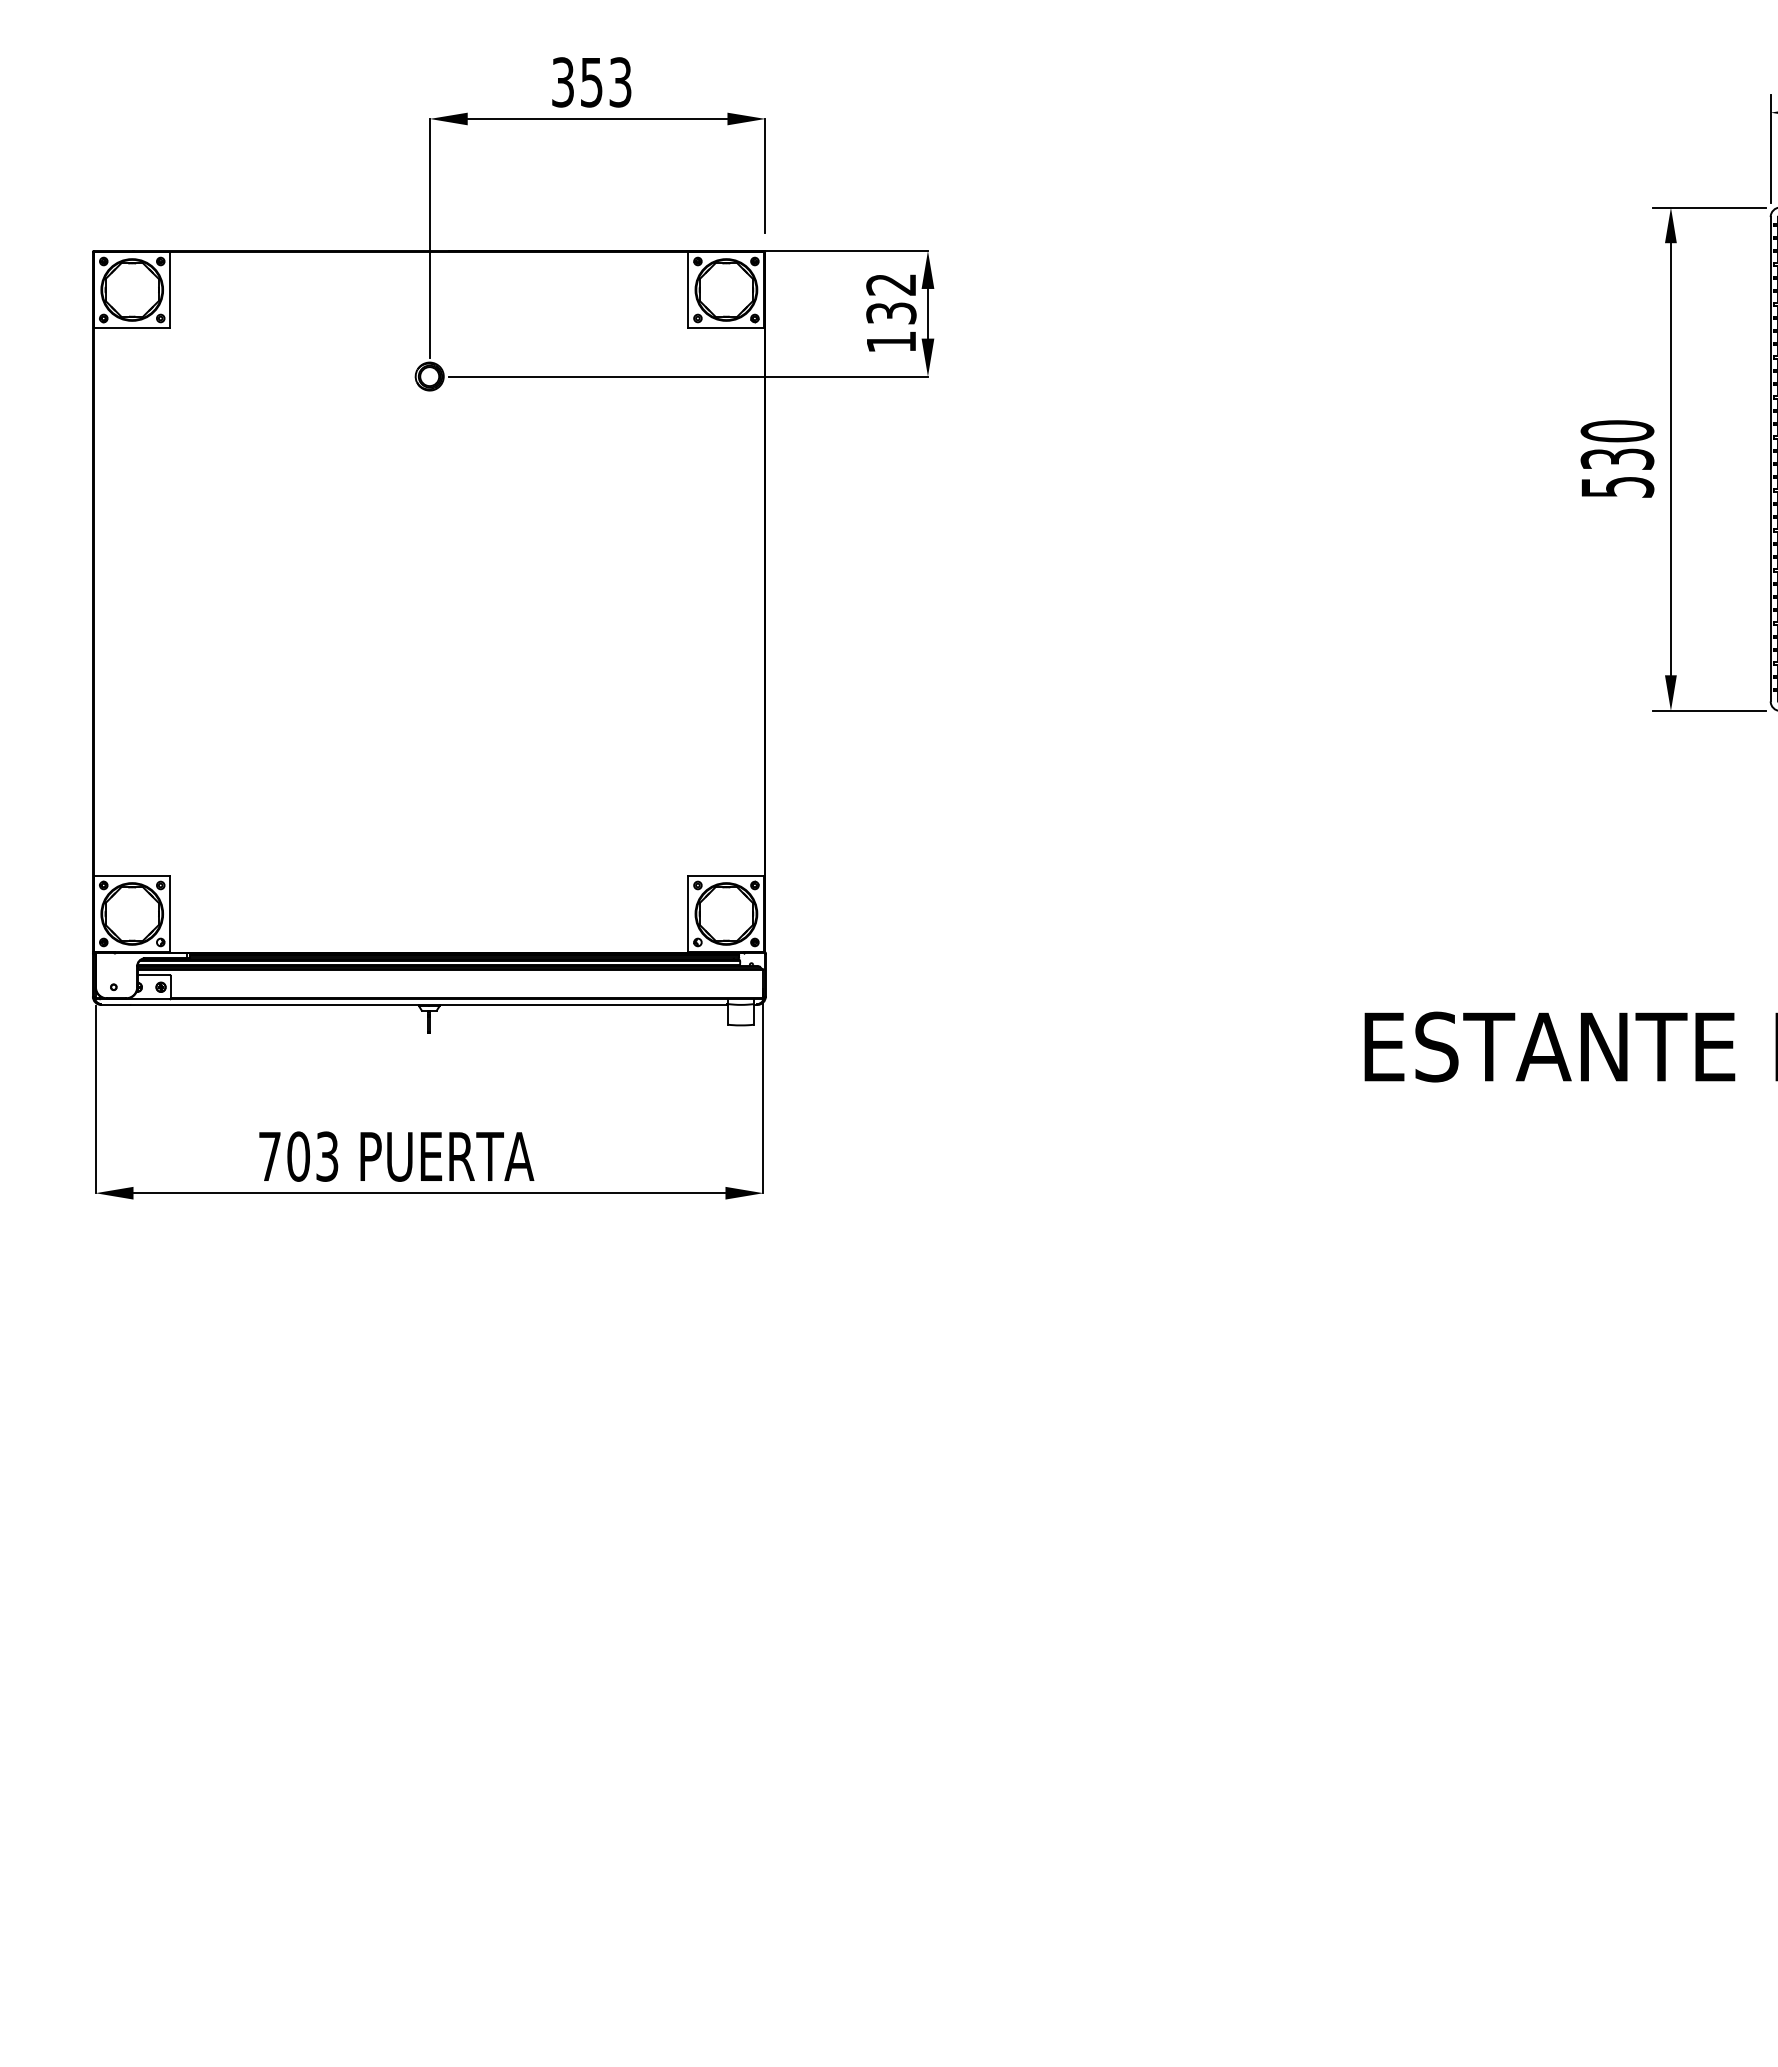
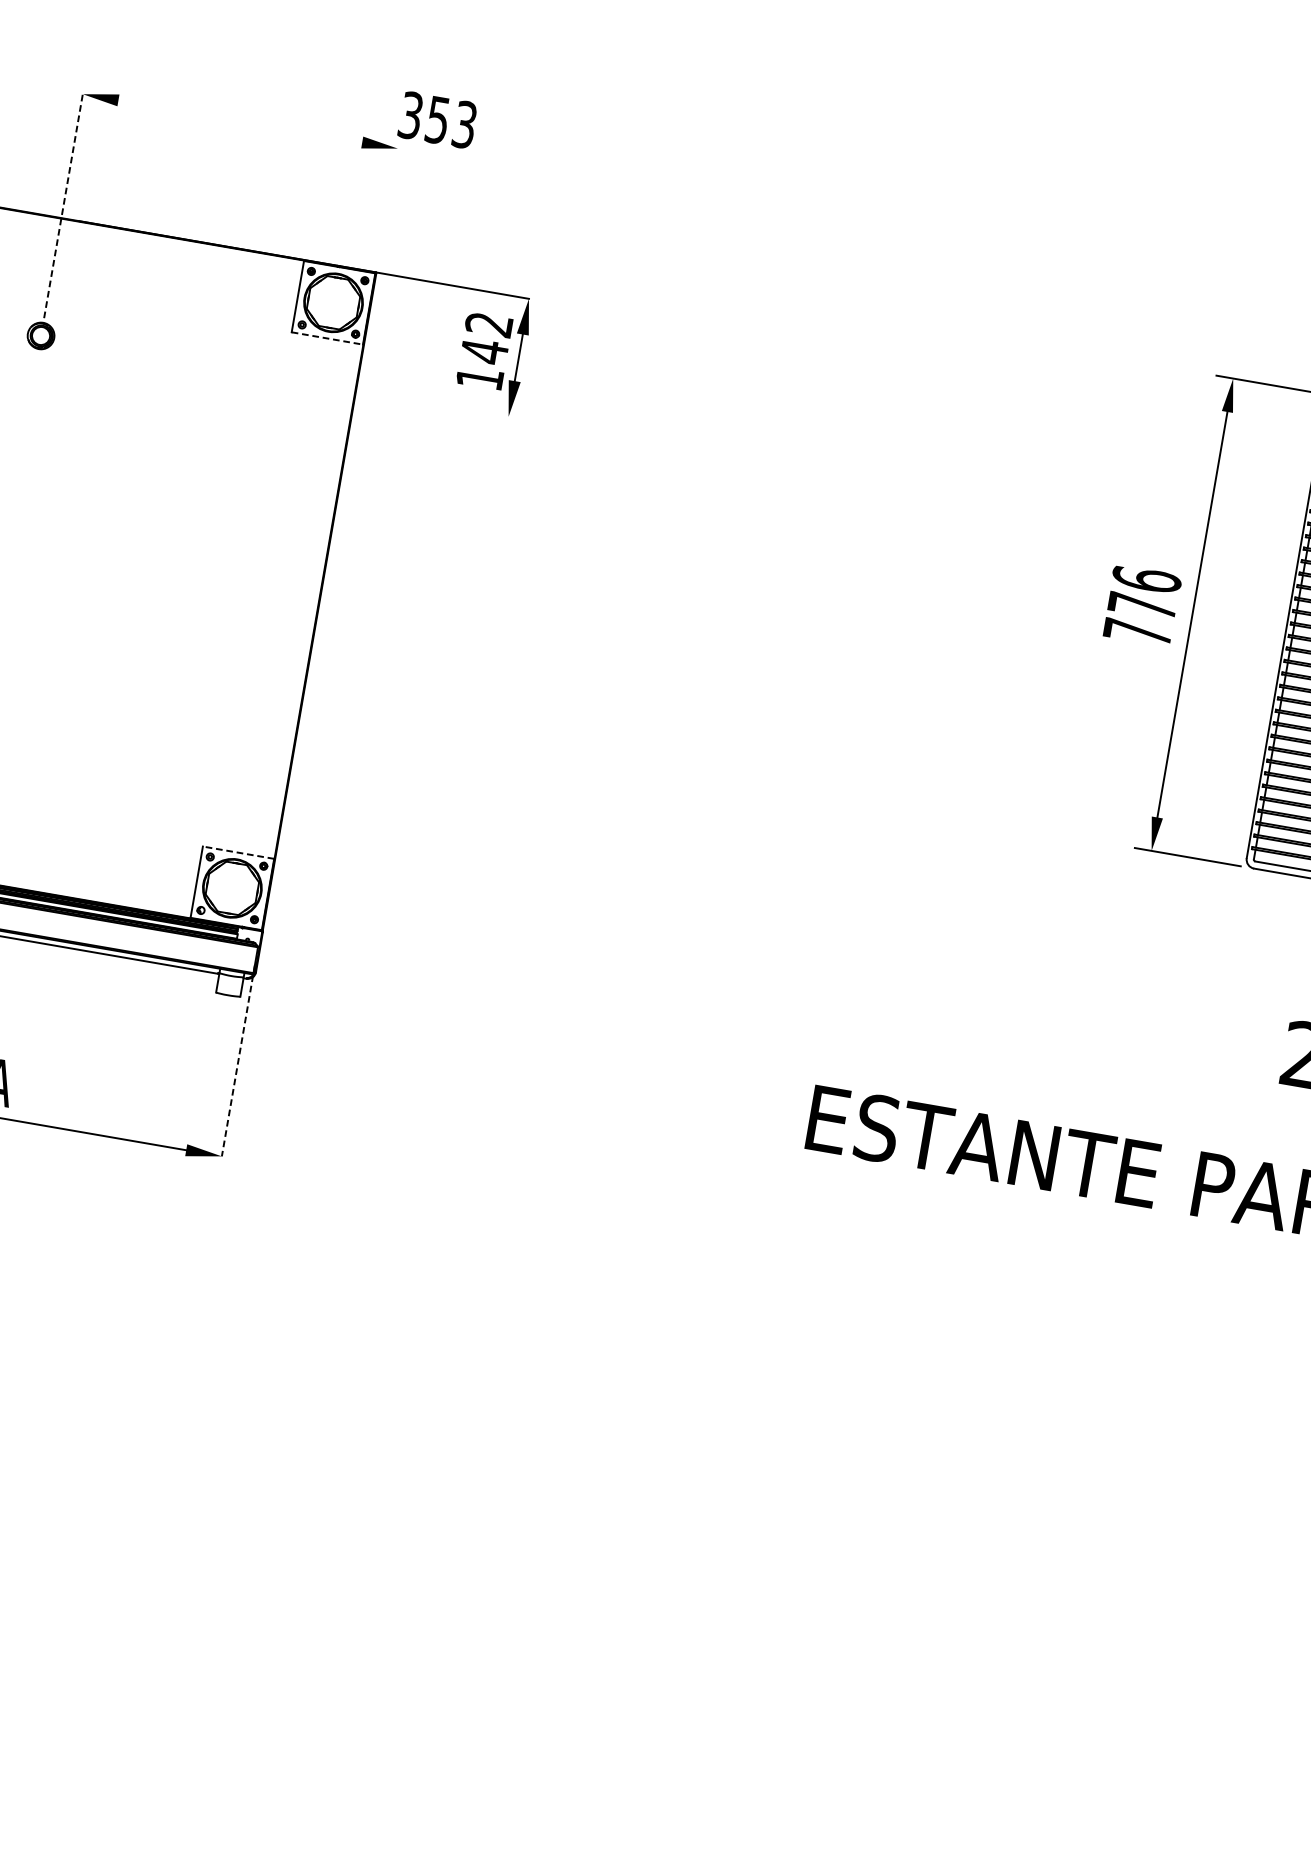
text: (591, 82) -> (437, 120), moved
line: (597, 118) -> (240, 120), removed
line: (765, 175) -> (388, 201), removed
line: (429, 237) -> (63, 205), solid -> dashed
text: (891, 313) -> (484, 351), 132 -> 142
line: (726, 328) -> (327, 338), solid -> dashed
line: (687, 376) -> (282, 377), removed
text: (1617, 458) -> (1142, 605), 530 -> 776
line: (726, 876) -> (238, 853), solid -> dashed
line: (763, 1091) -> (238, 1060), solid -> dashed

